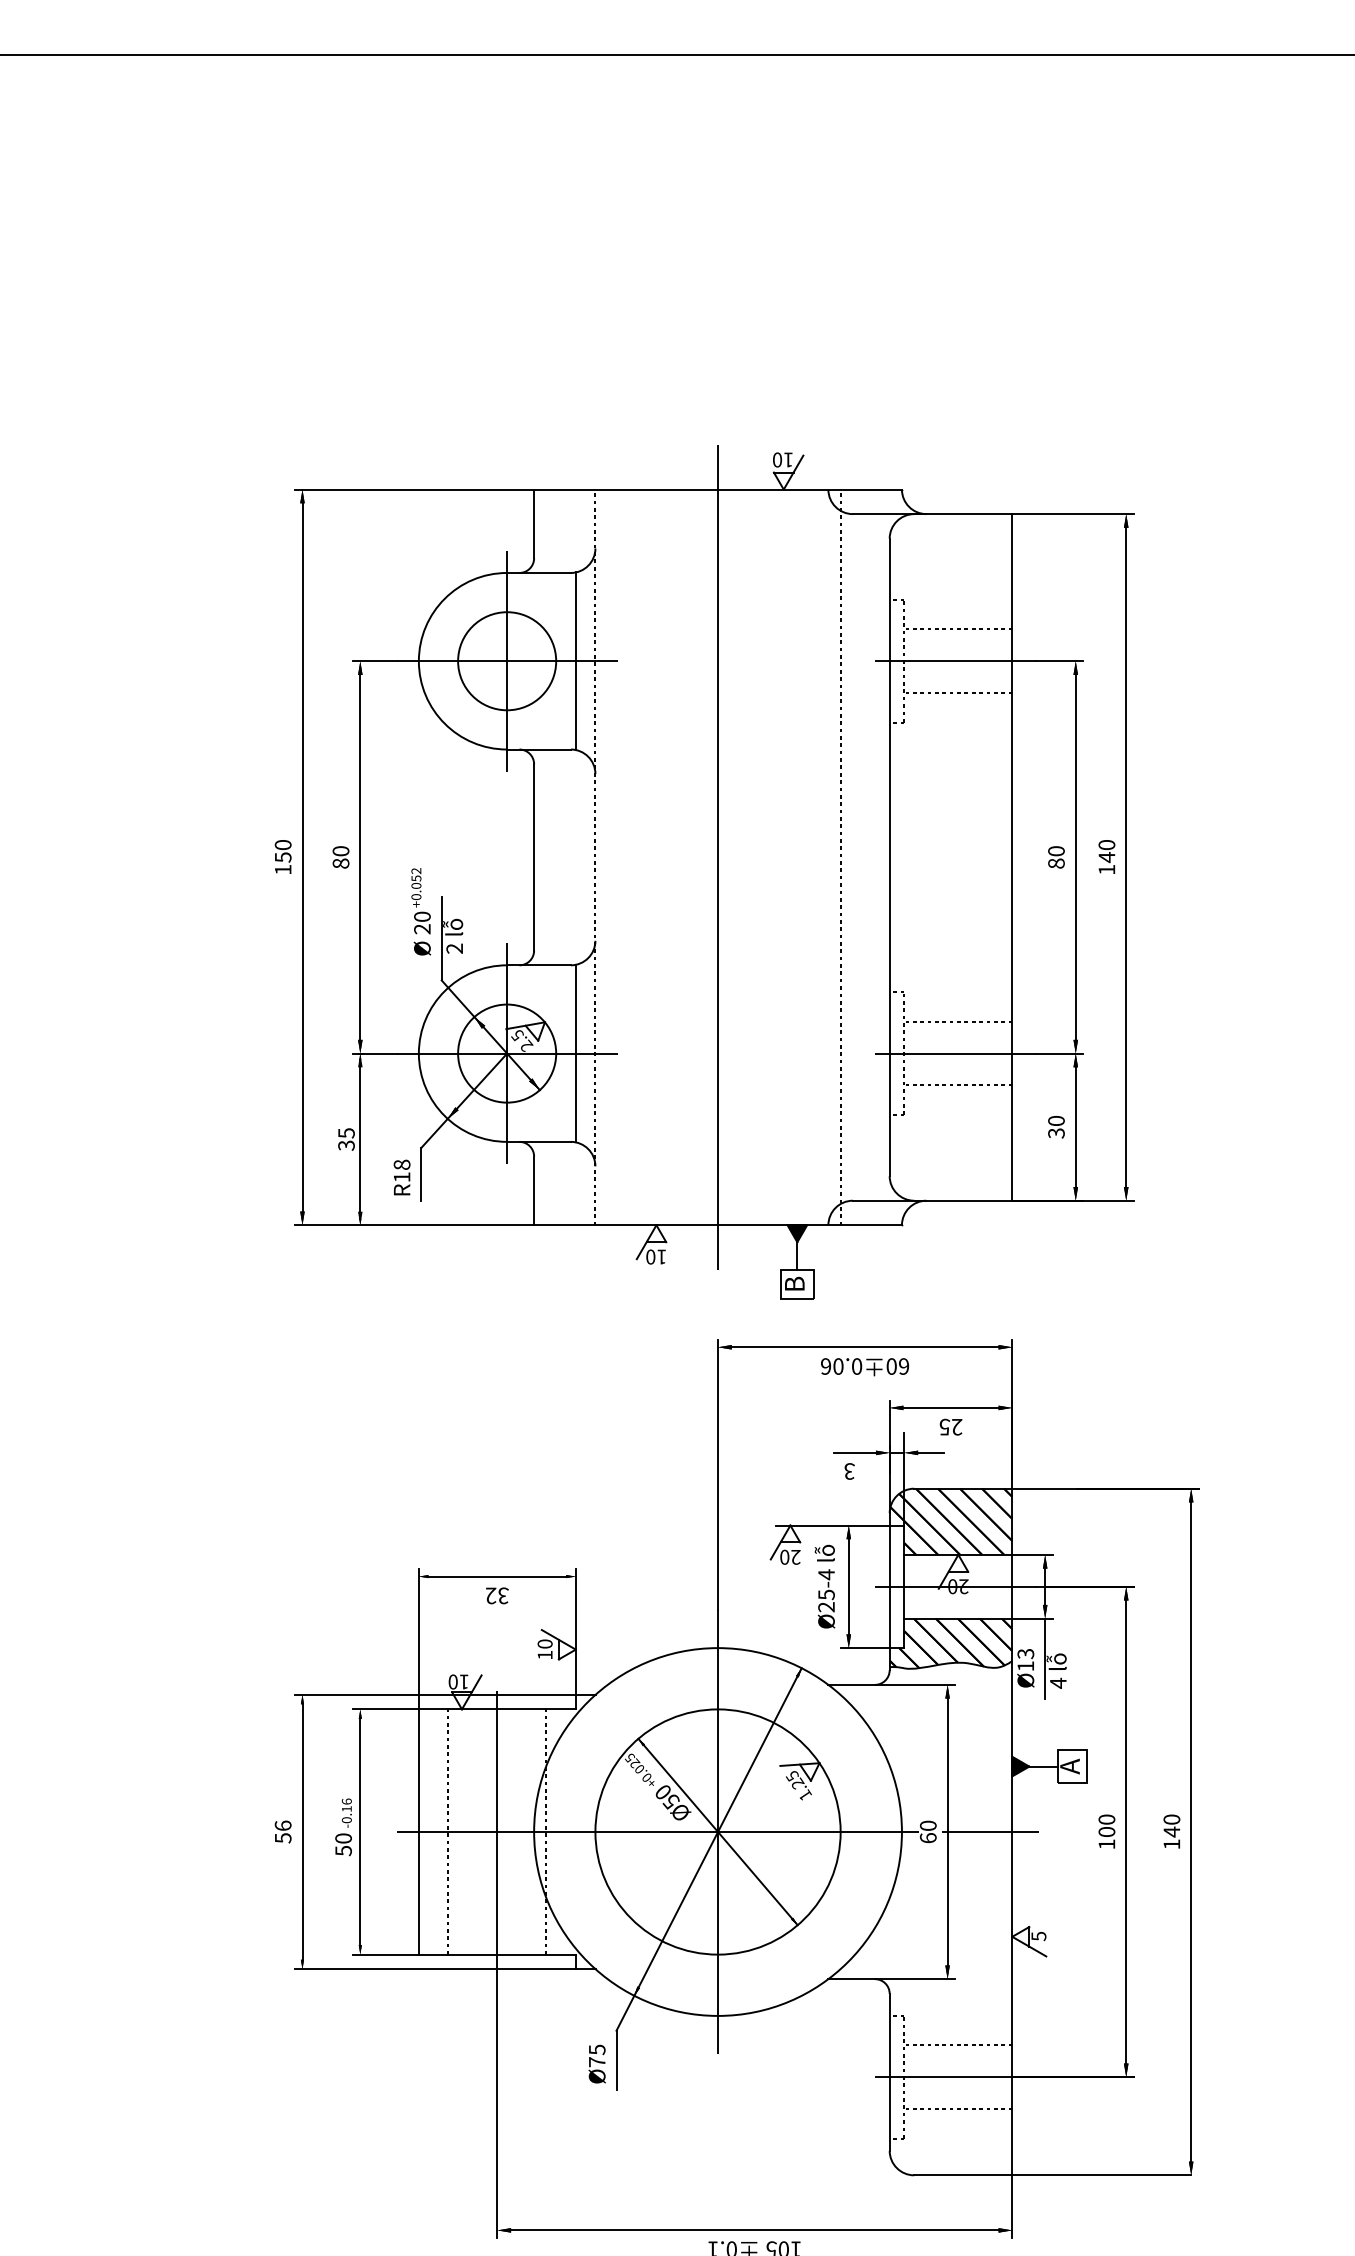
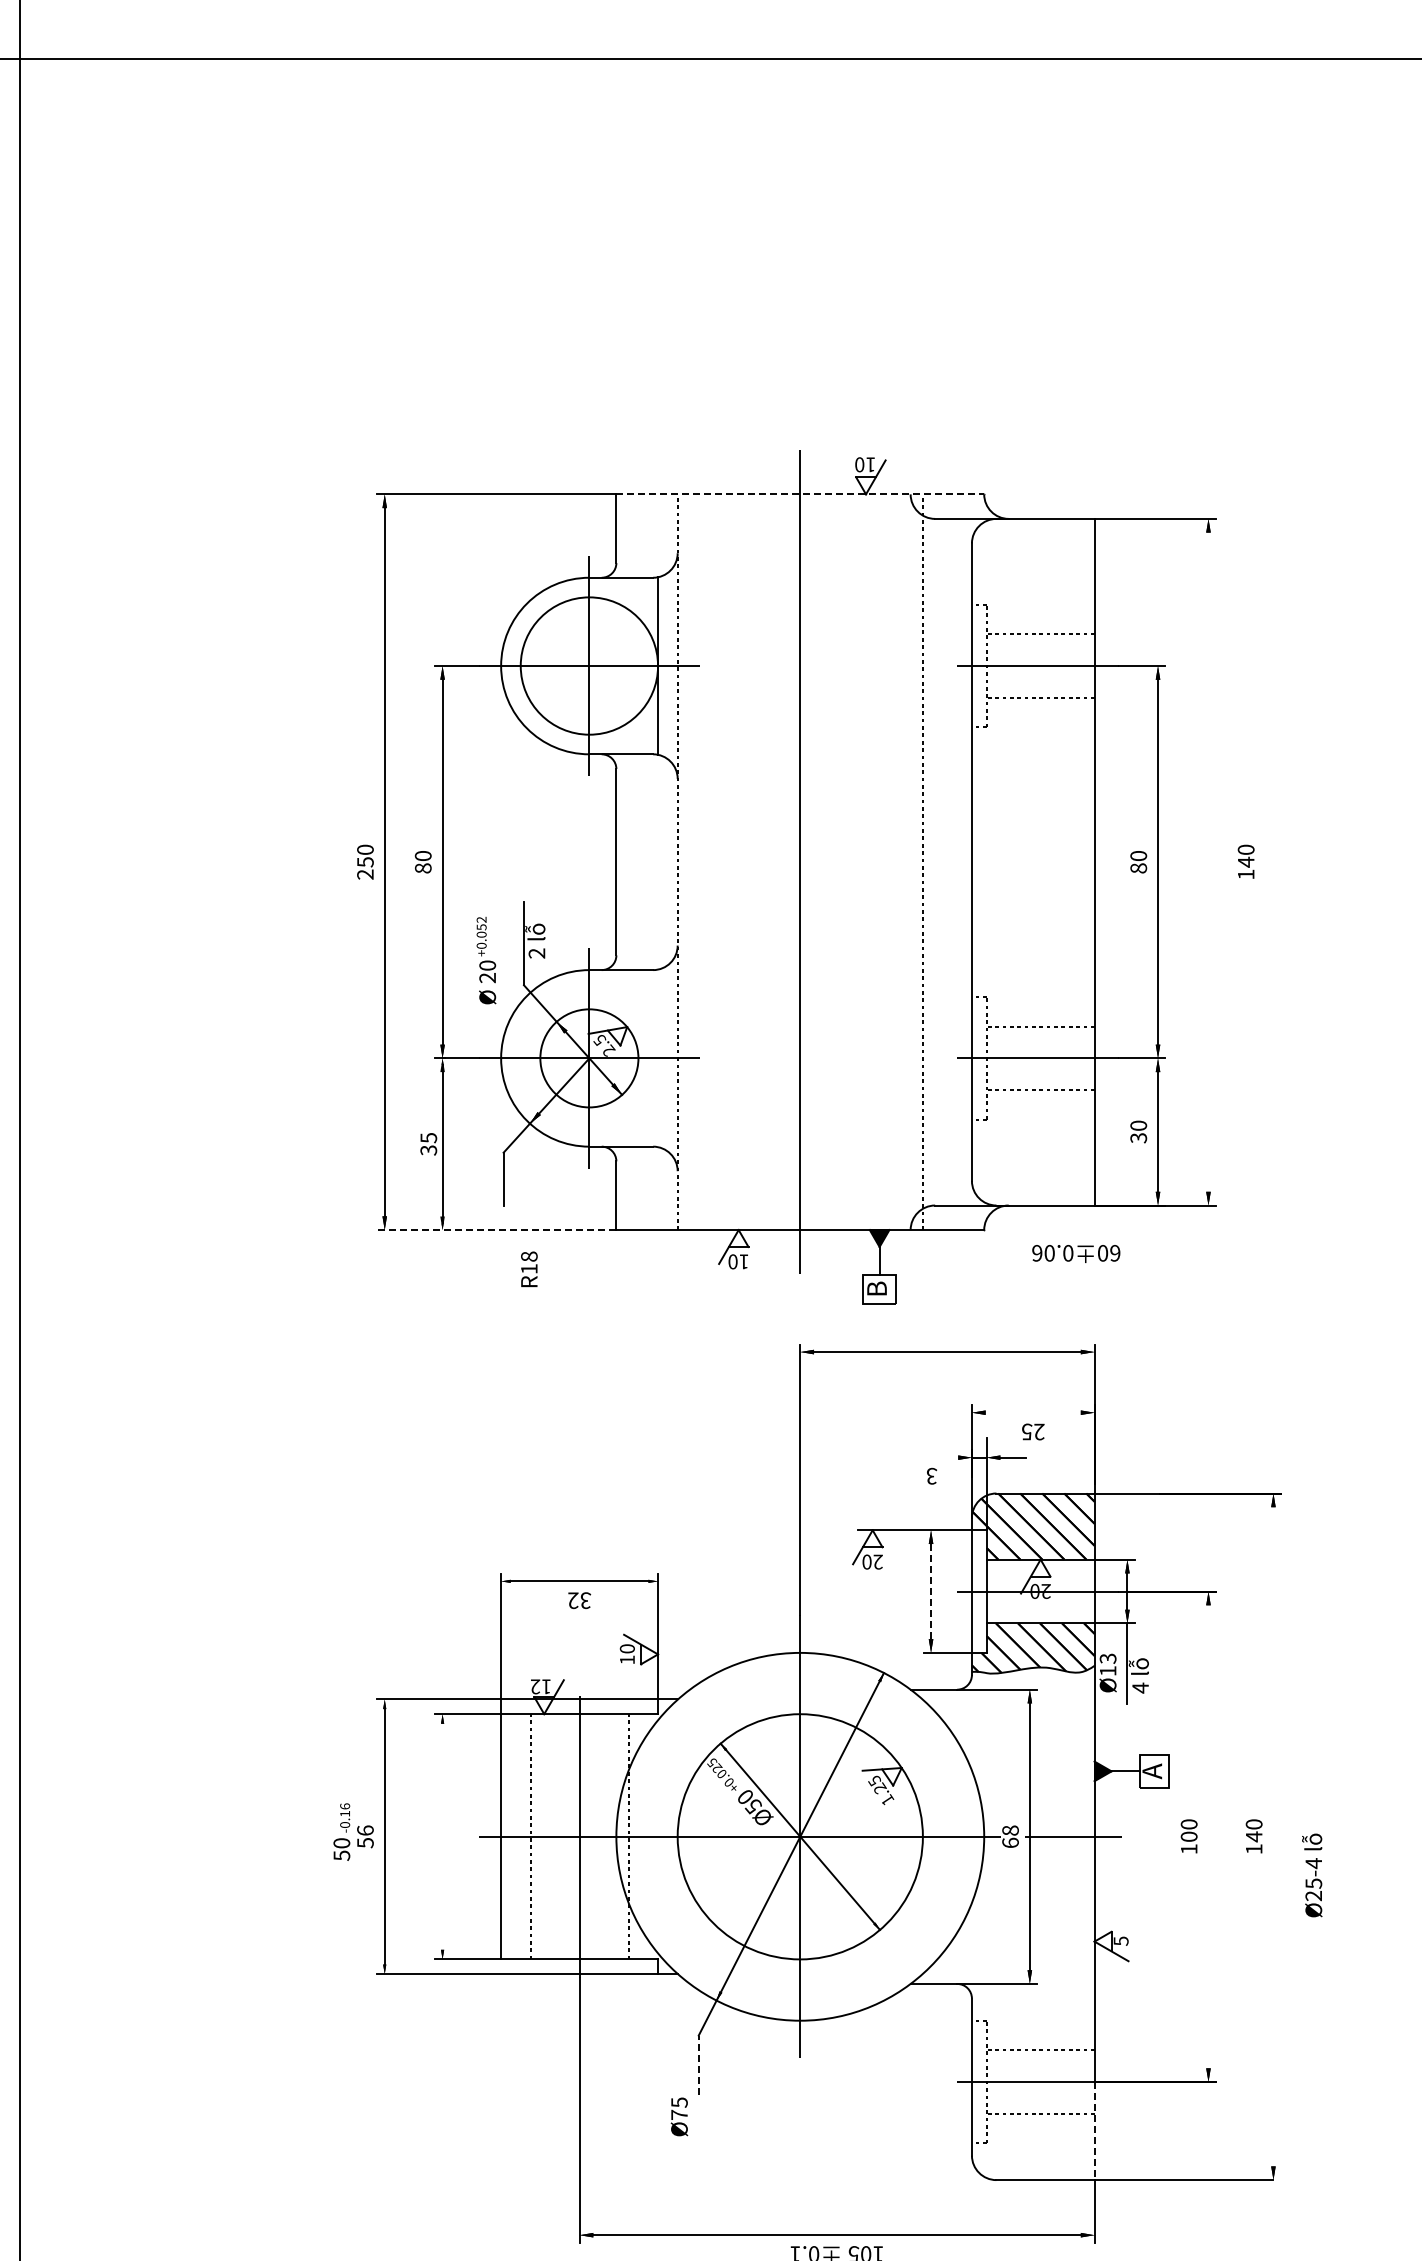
line: (718, 489) -> (800, 494), solid -> dashed
circle: (507, 661) -> (589, 666), size x1.4
text: (1106, 856) -> (1245, 861), moved
line: (1126, 856) -> (1208, 861), removed
text: (283, 869) -> (365, 874), 150 -> 250
text: (421, 911) -> (486, 960), moved
line: (576, 1053) -> (658, 1058), removed
text: (402, 1177) -> (529, 1269), moved
line: (414, 1225) -> (496, 1230), solid -> dashed
text: (865, 1366) -> (1076, 1253), moved
line: (950, 1407) -> (1032, 1412), removed
line: (854, 1452) -> (936, 1457), removed
text: (825, 1586) -> (1312, 1875), moved
line: (849, 1586) -> (931, 1591), solid -> dashed
text: (453, 1681) -> (535, 1686), 10 -> 12
text: (928, 1825) -> (1010, 1830), 60 -> 68
text: (343, 1826) -> (341, 1831), moved
line: (360, 1831) -> (442, 1836), removed
line: (1126, 1831) -> (1208, 1836), removed
line: (1191, 1831) -> (1273, 1836), removed
line: (616, 2060) -> (698, 2065), solid -> dashed
text: (597, 2063) -> (679, 2116), moved
line: (1012, 2126) -> (1094, 2131), solid -> dashed

